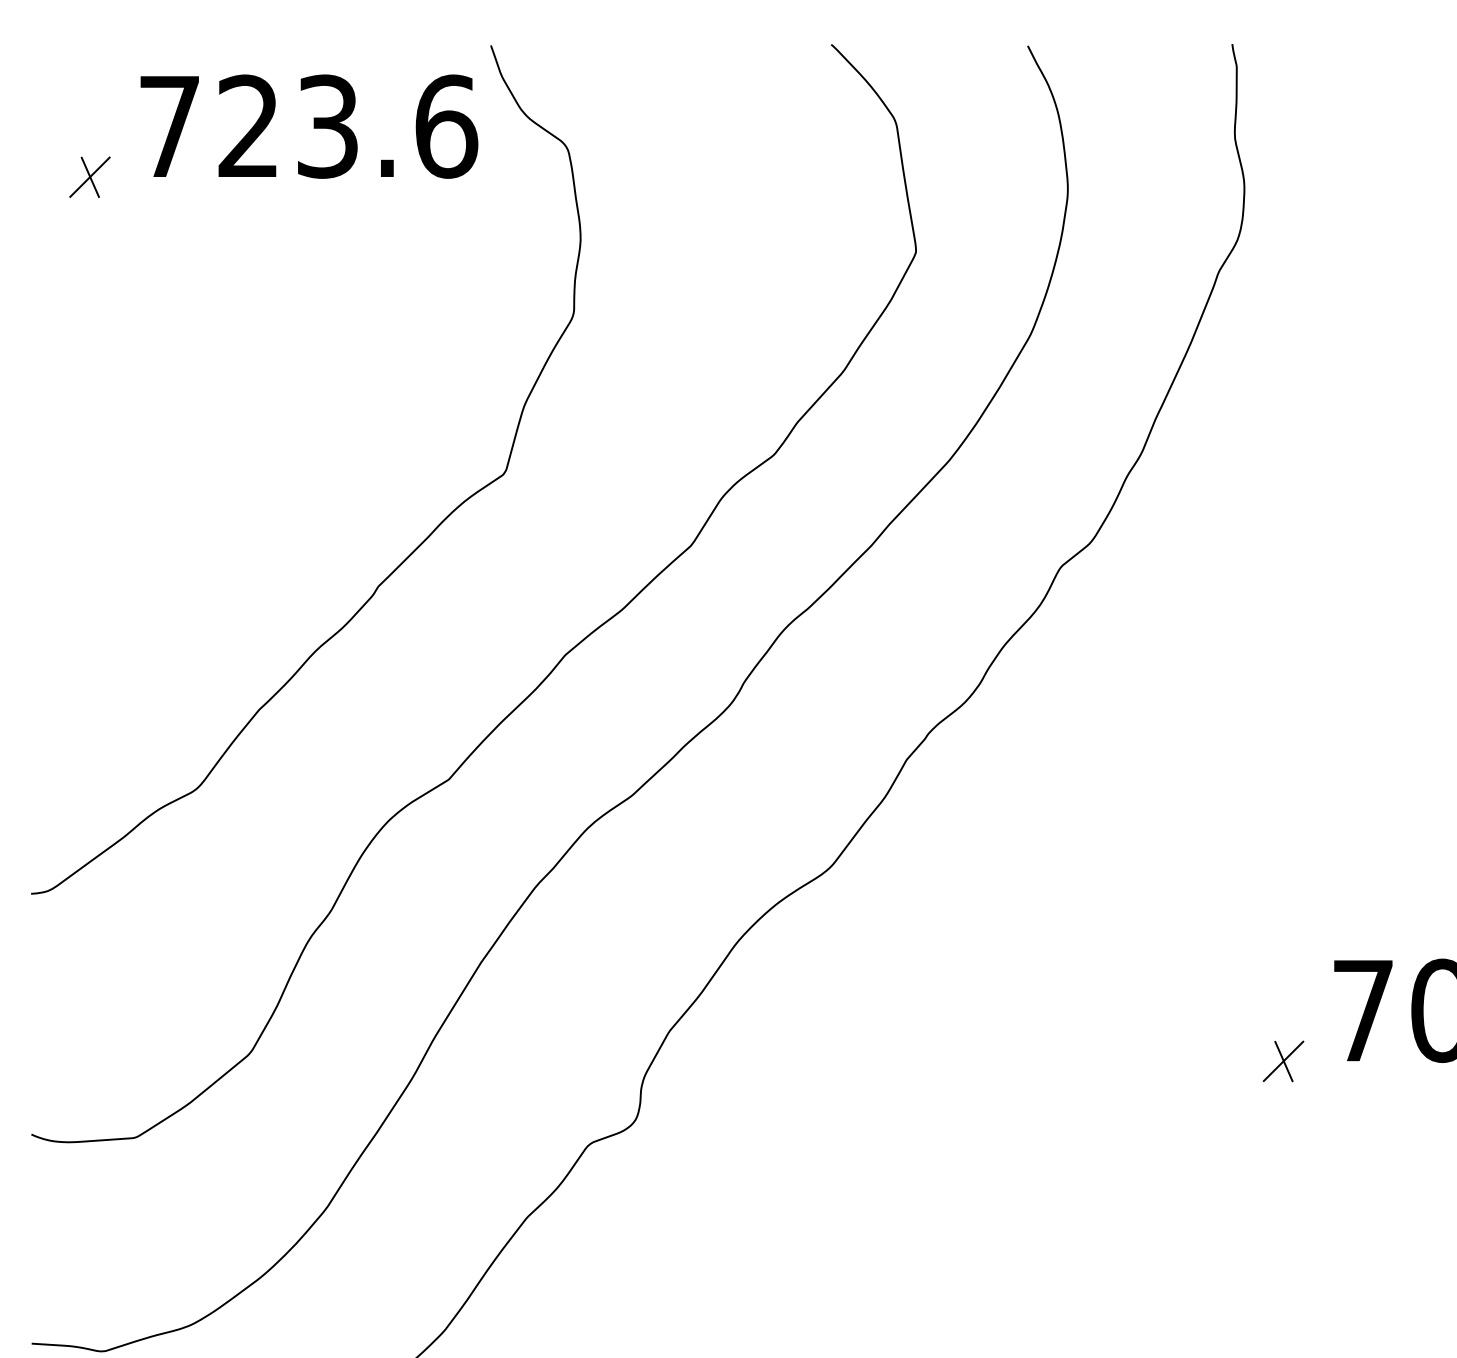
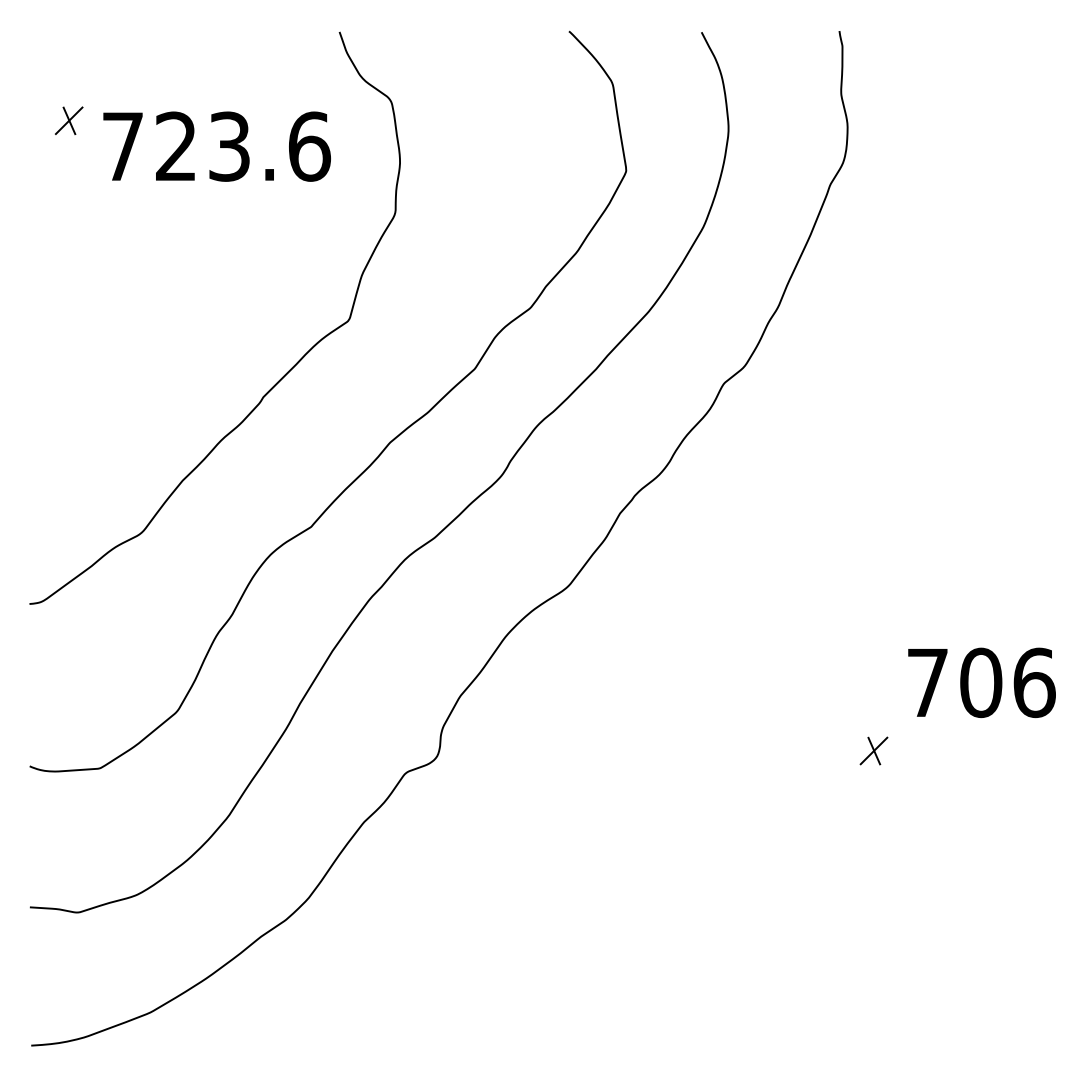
text: (308, 126) -> (216, 146), moved
part: (1282, 1060) -> (873, 750), moved

